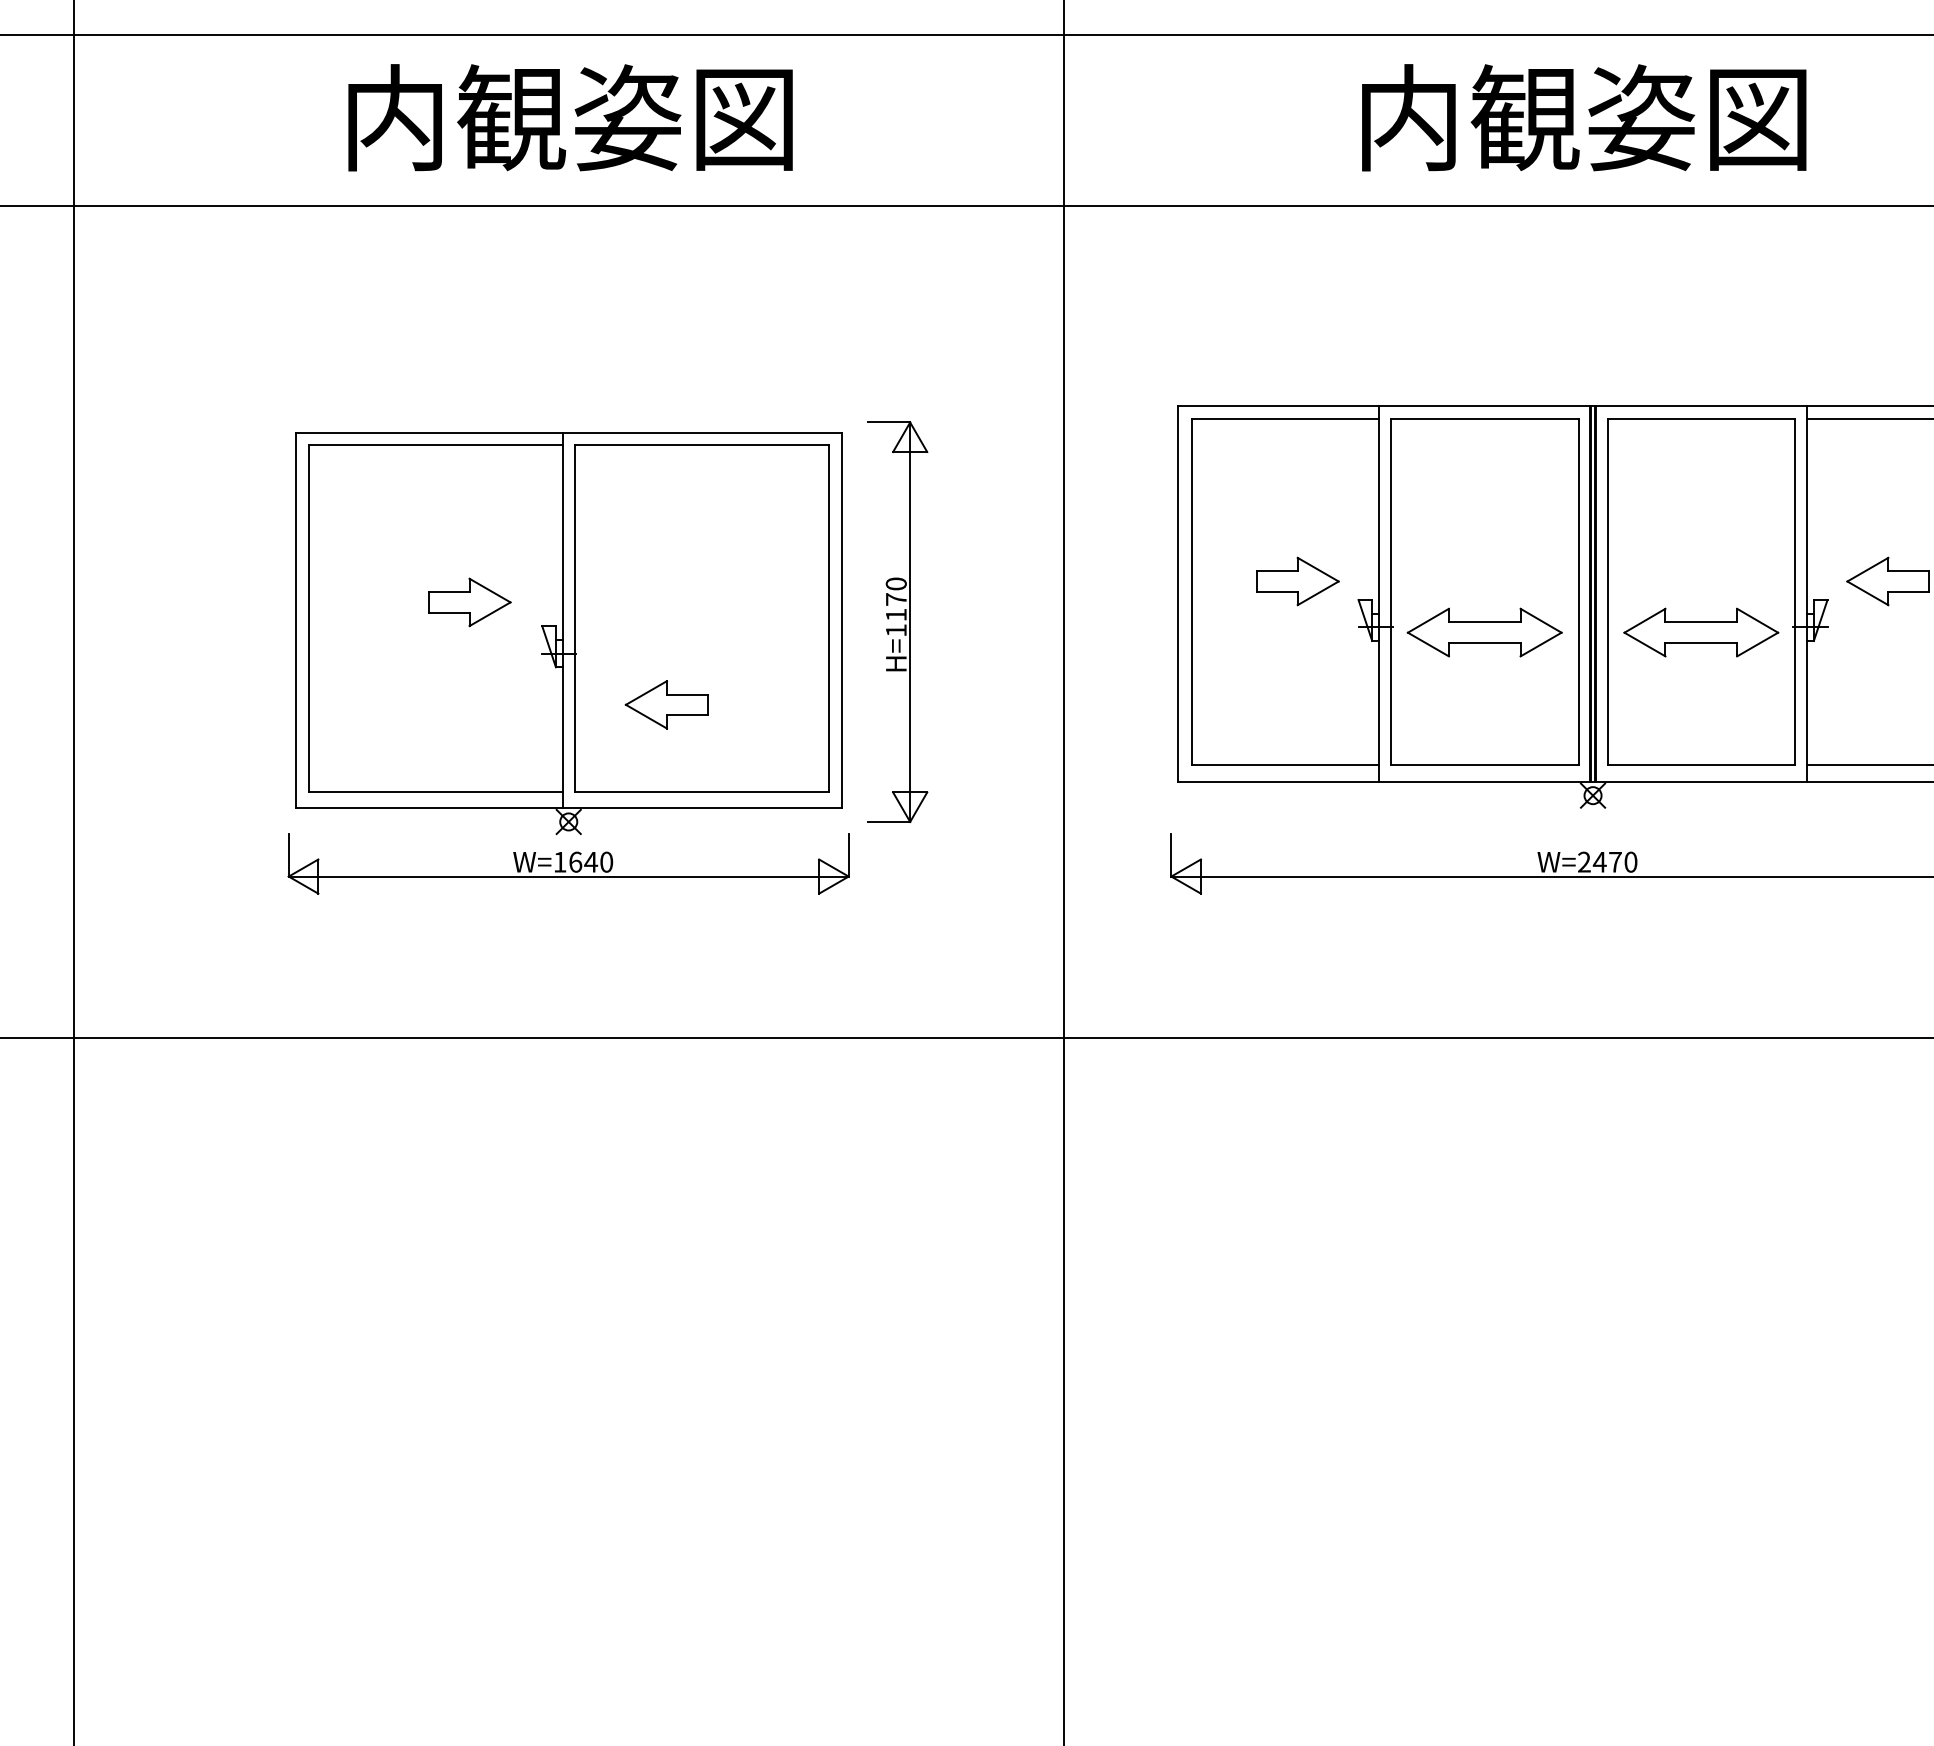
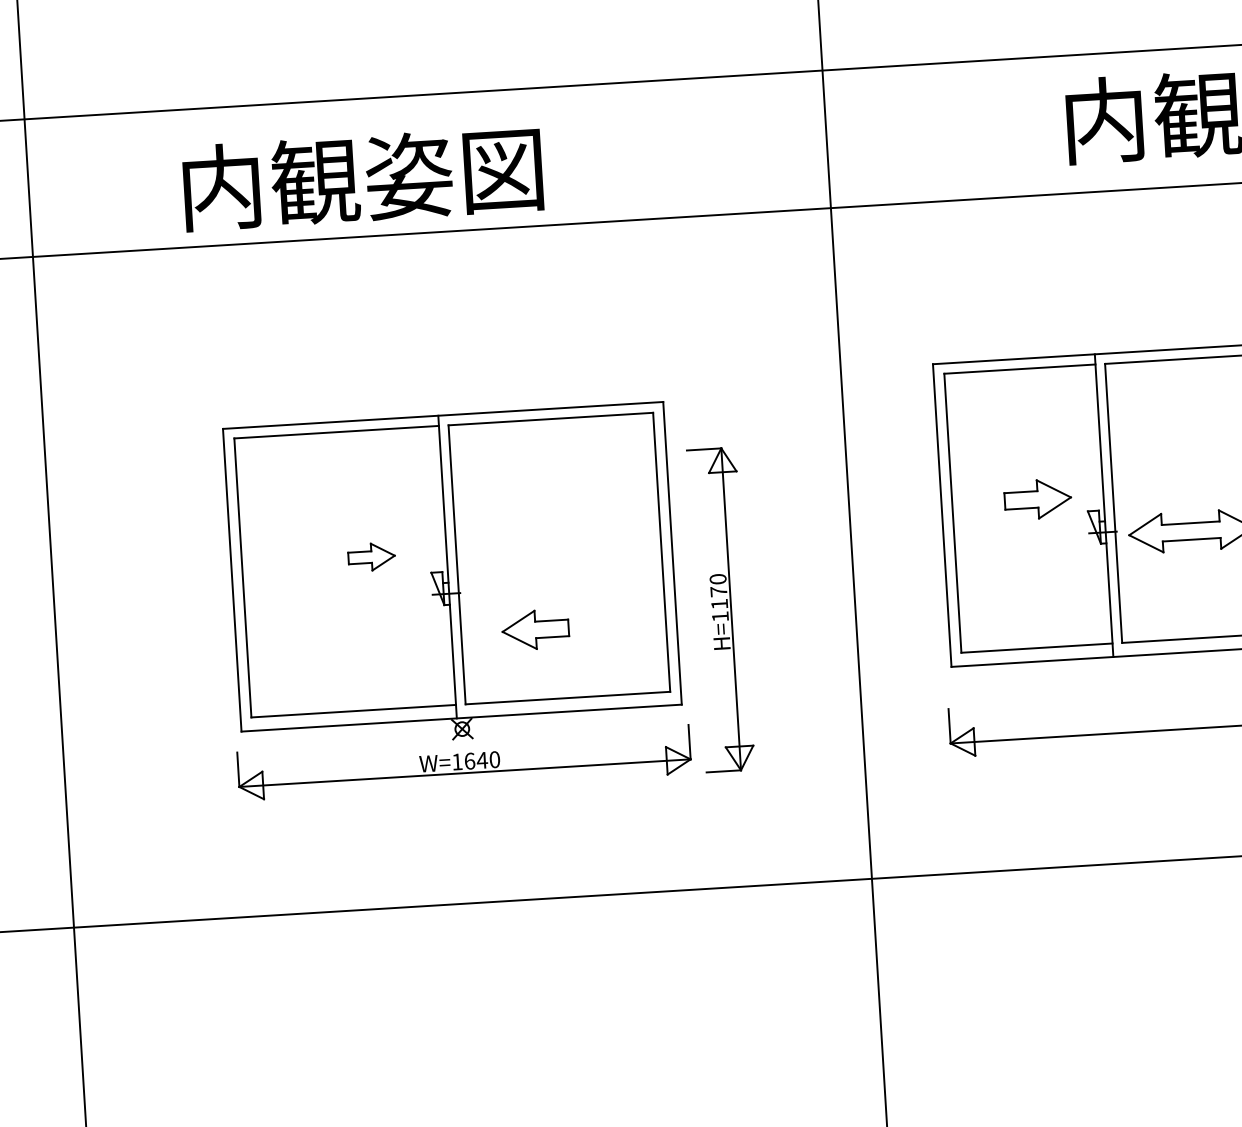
text: (570, 117) -> (362, 178), moved
part: (469, 602) -> (371, 557), size x0.7
part: (897, 621) -> (720, 609), moved

